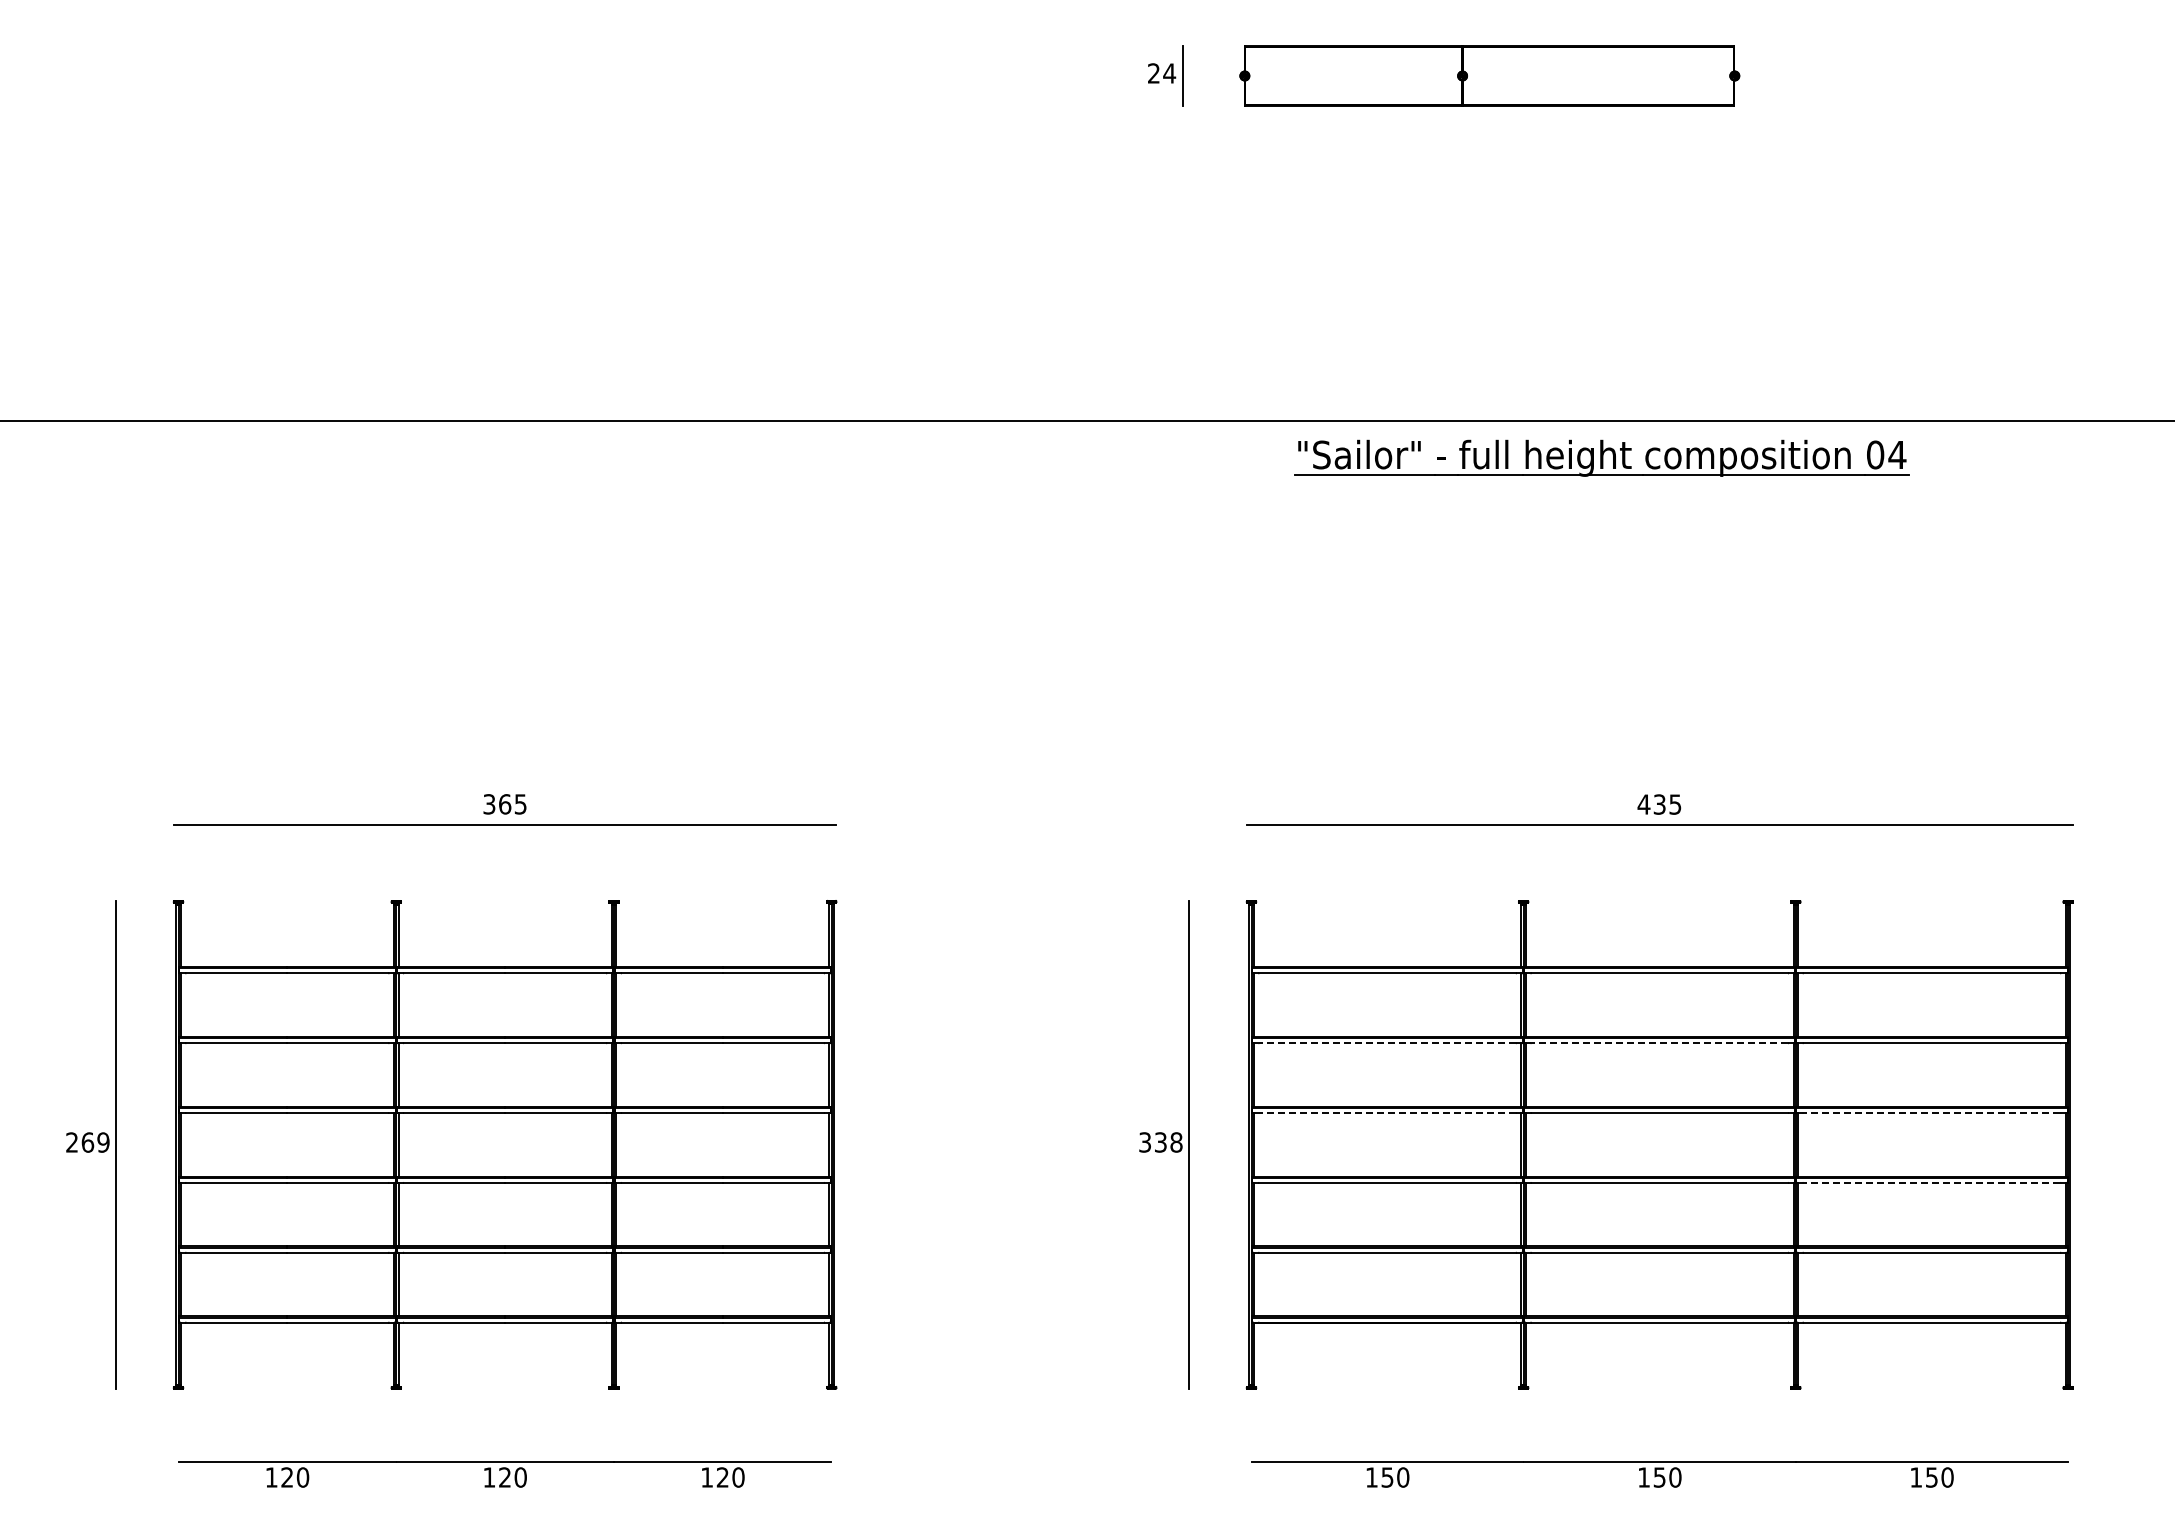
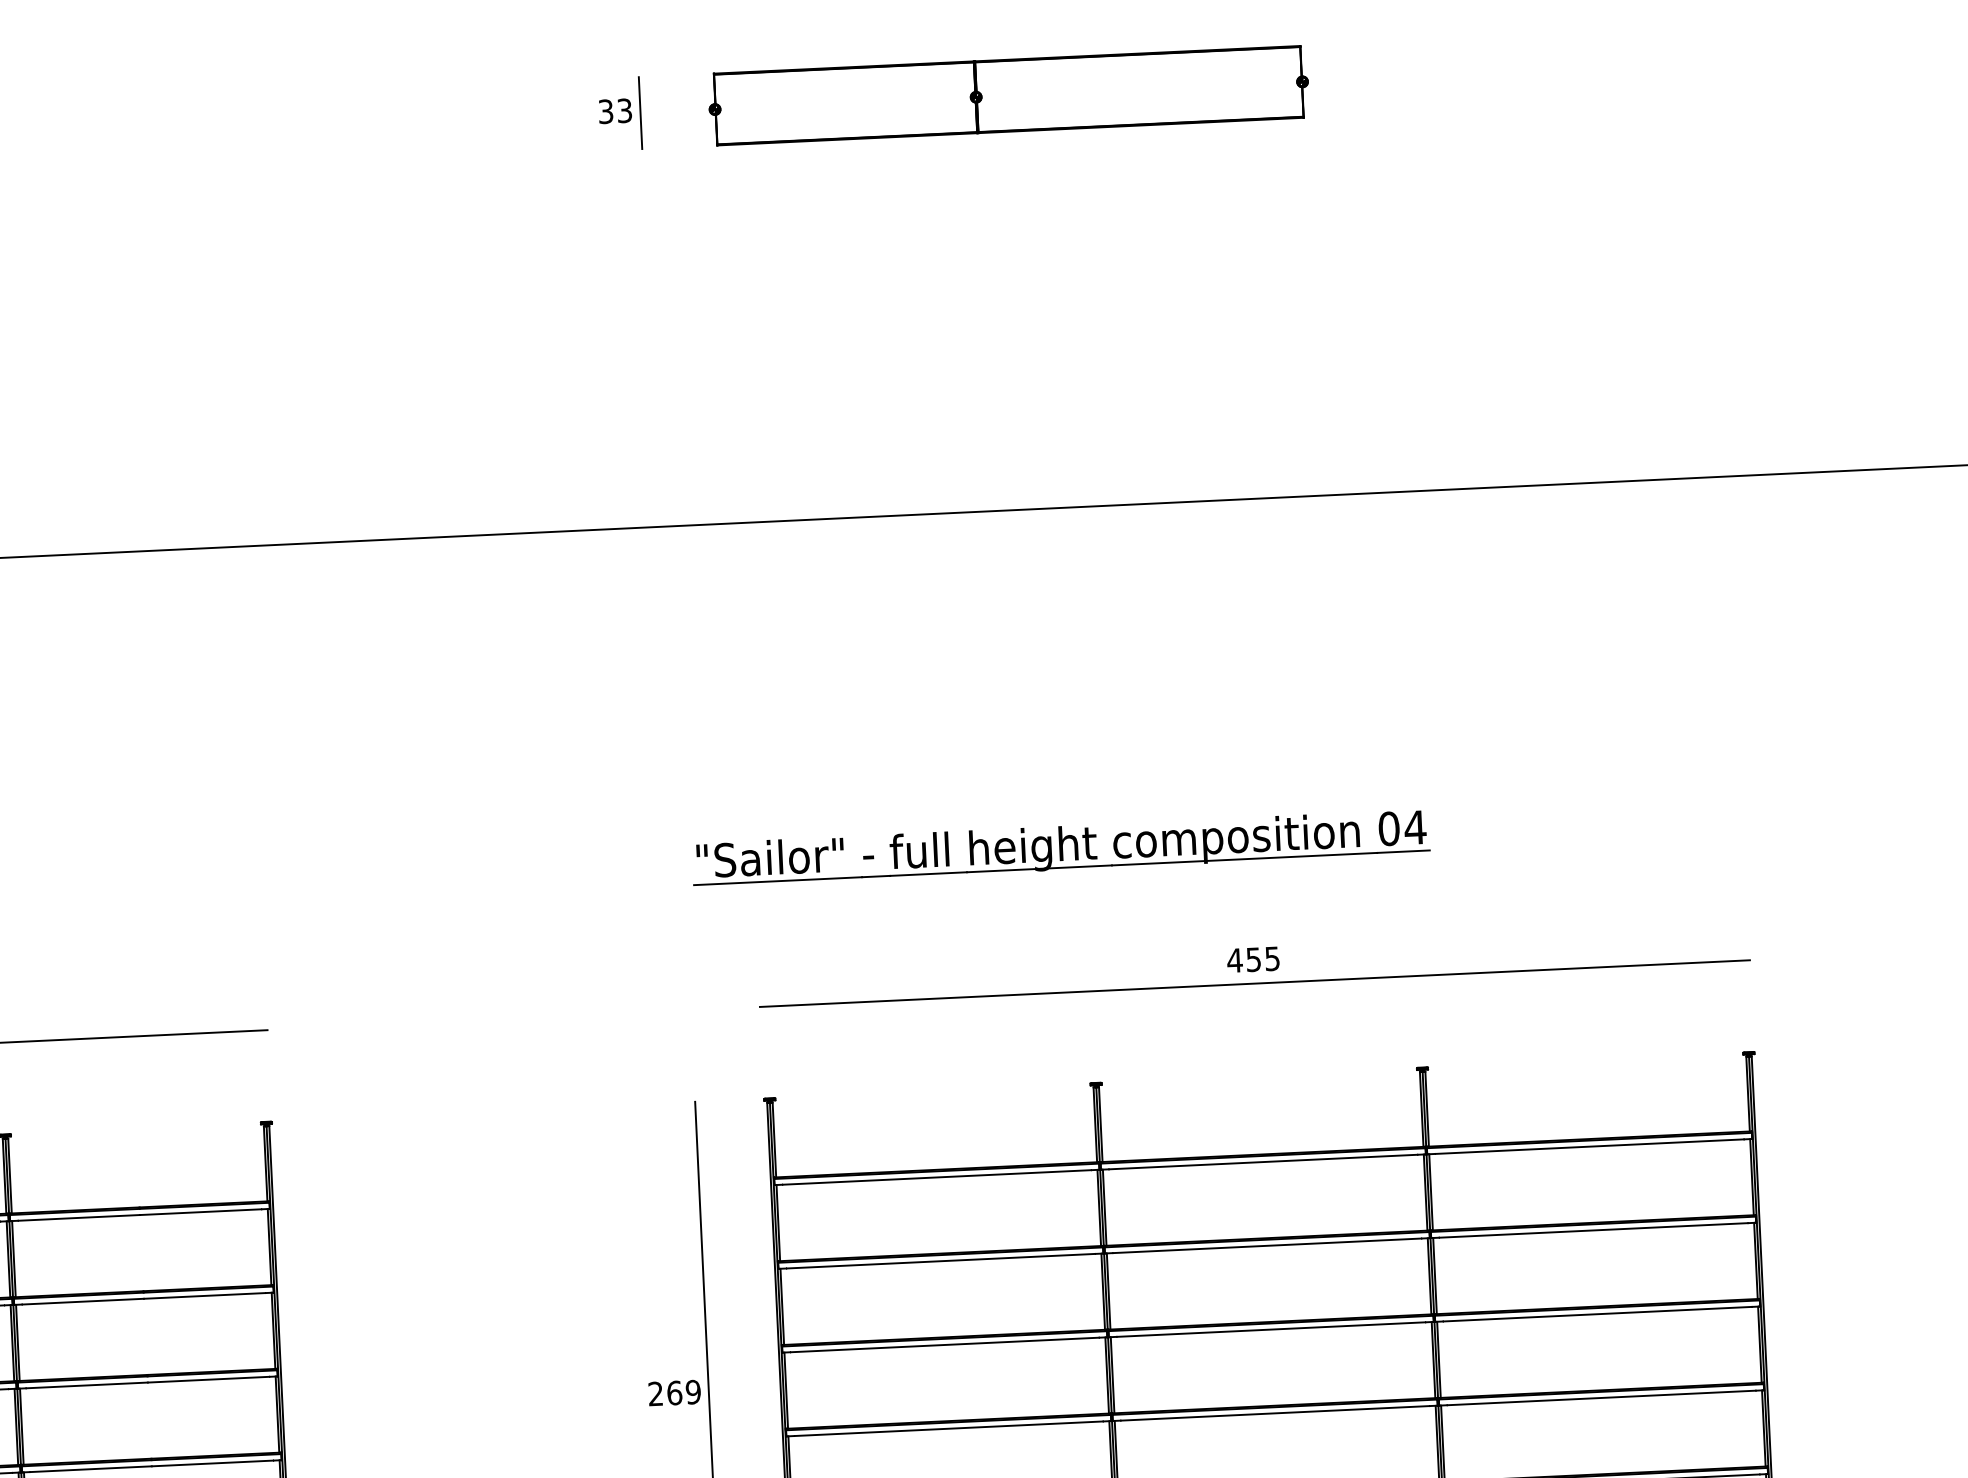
text: (1162, 73) -> (616, 111), 24 -> 33
part: (1601, 457) -> (1060, 847), moved
text: (1659, 804) -> (1253, 959), 435 -> 455
line: (1387, 1043) -> (940, 1261), dashed -> solid
line: (1659, 1043) -> (1266, 1246), dashed -> solid
line: (1387, 1113) -> (944, 1345), dashed -> solid
line: (1931, 1113) -> (1597, 1314), dashed -> solid
text: (1160, 1142) -> (674, 1393), 338 -> 269
line: (1931, 1182) -> (1600, 1397), dashed -> solid

